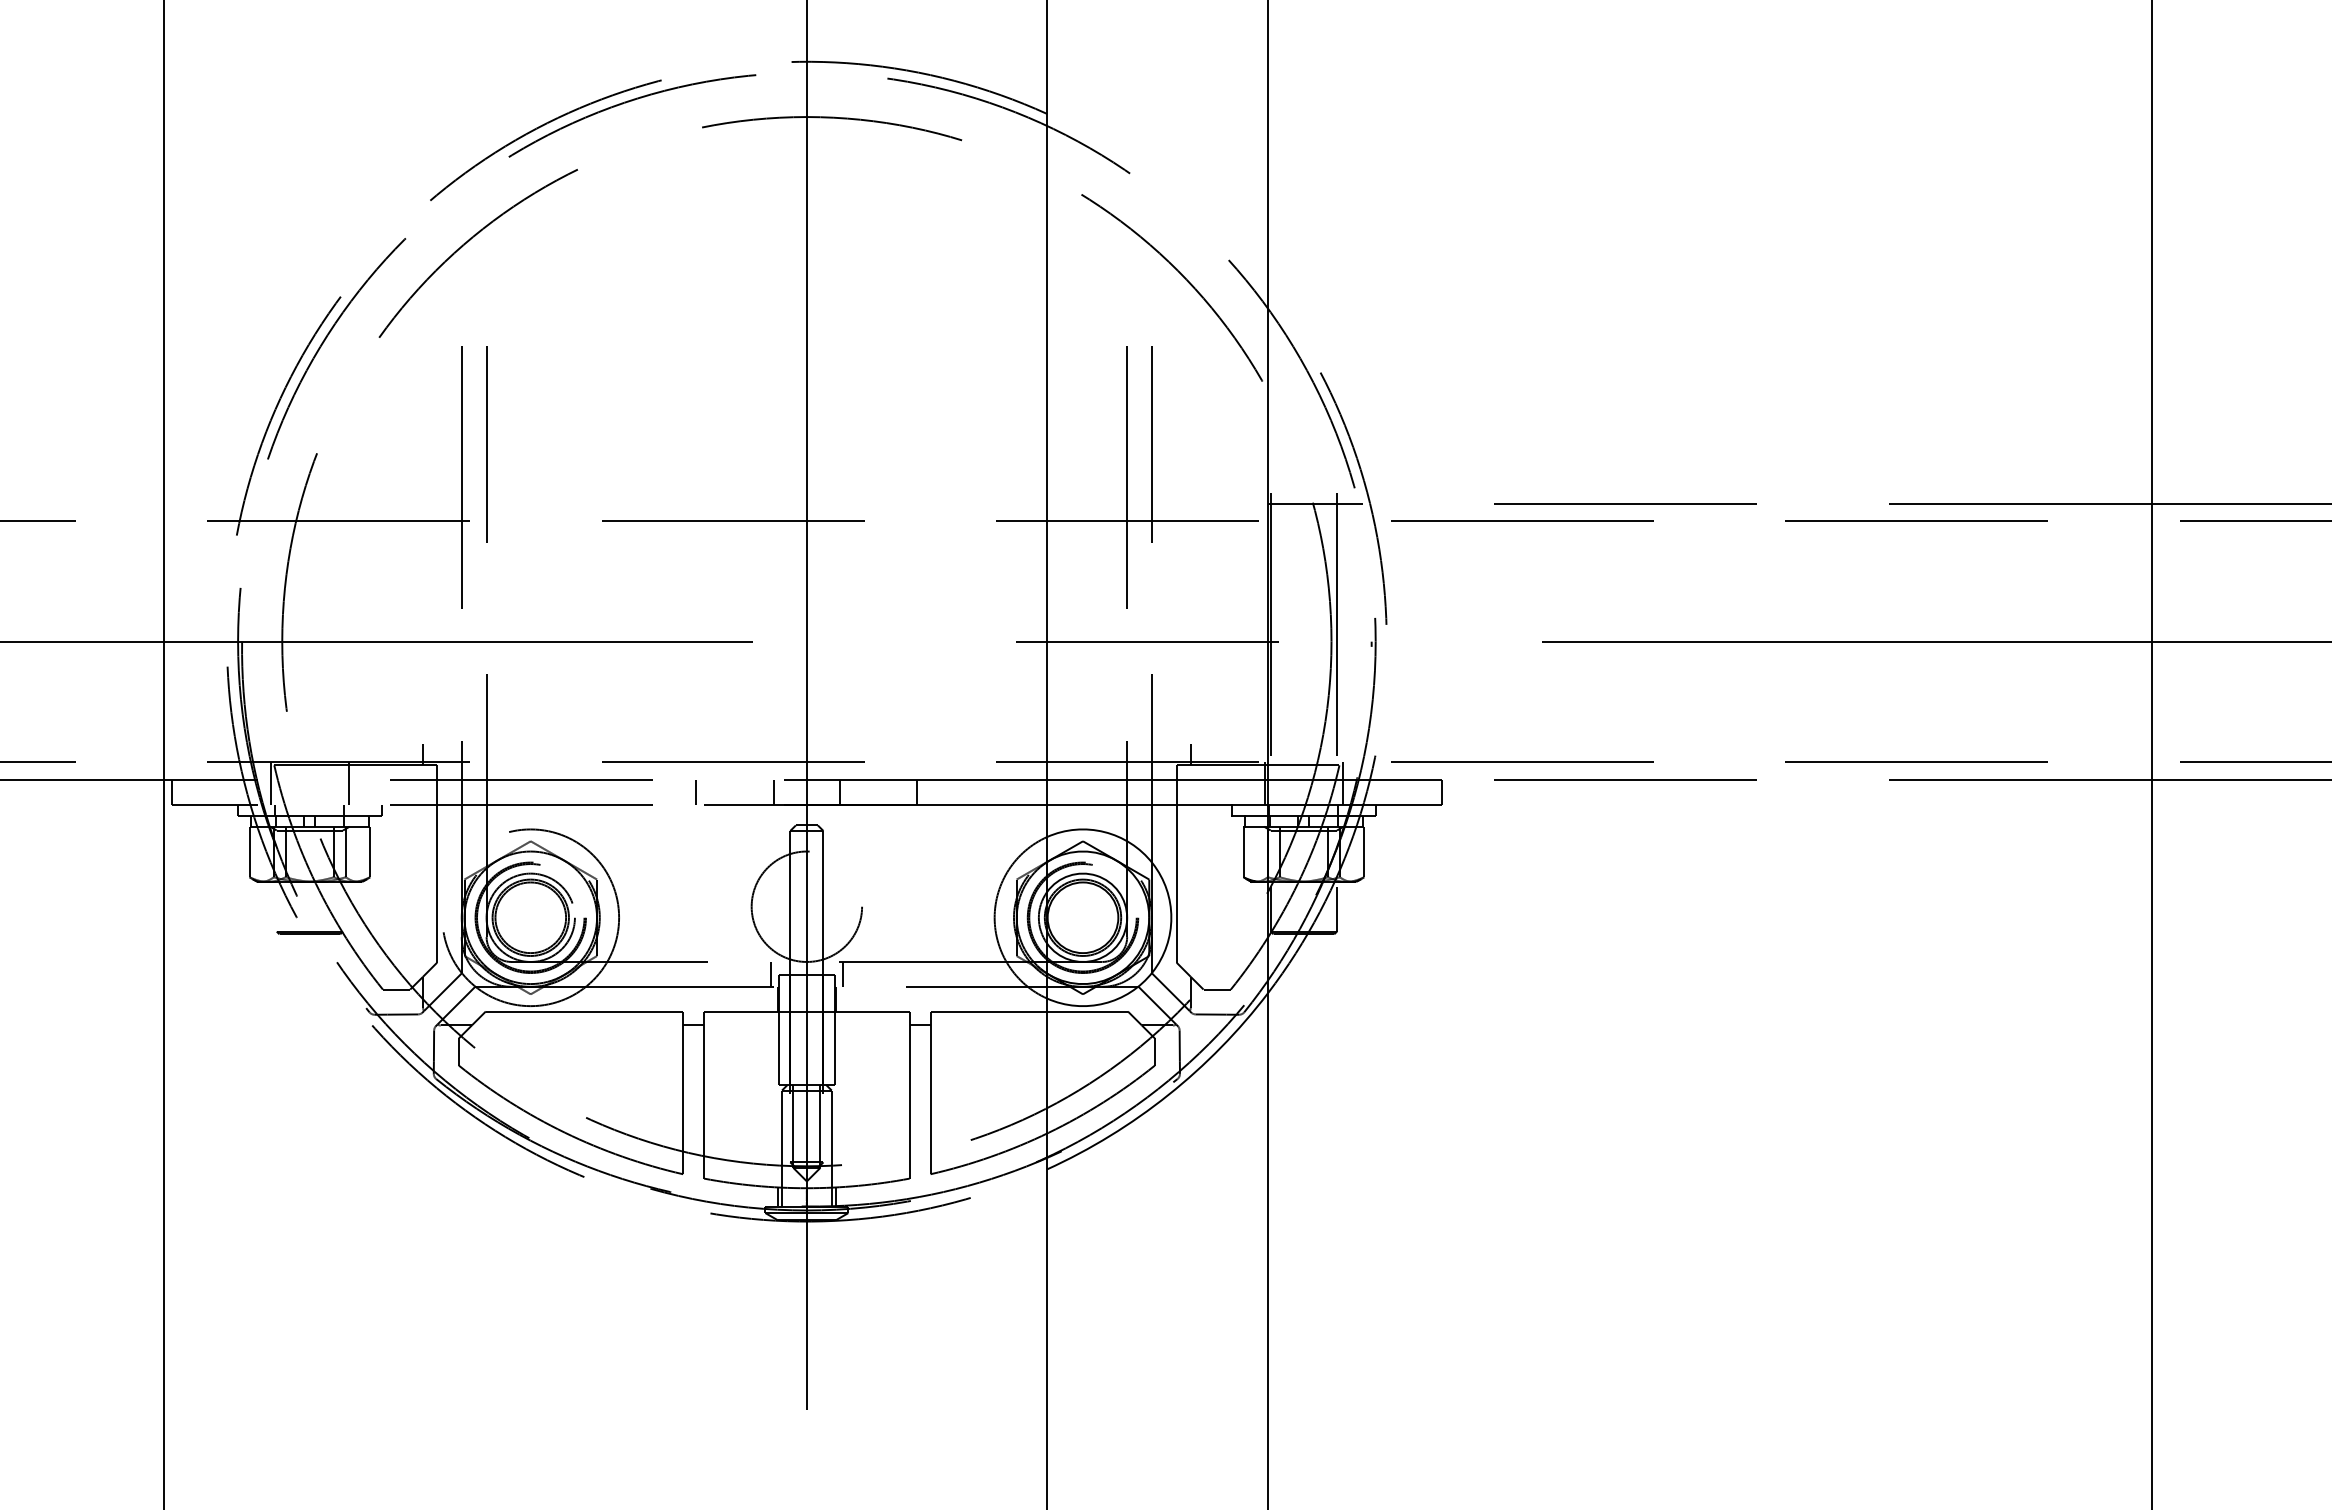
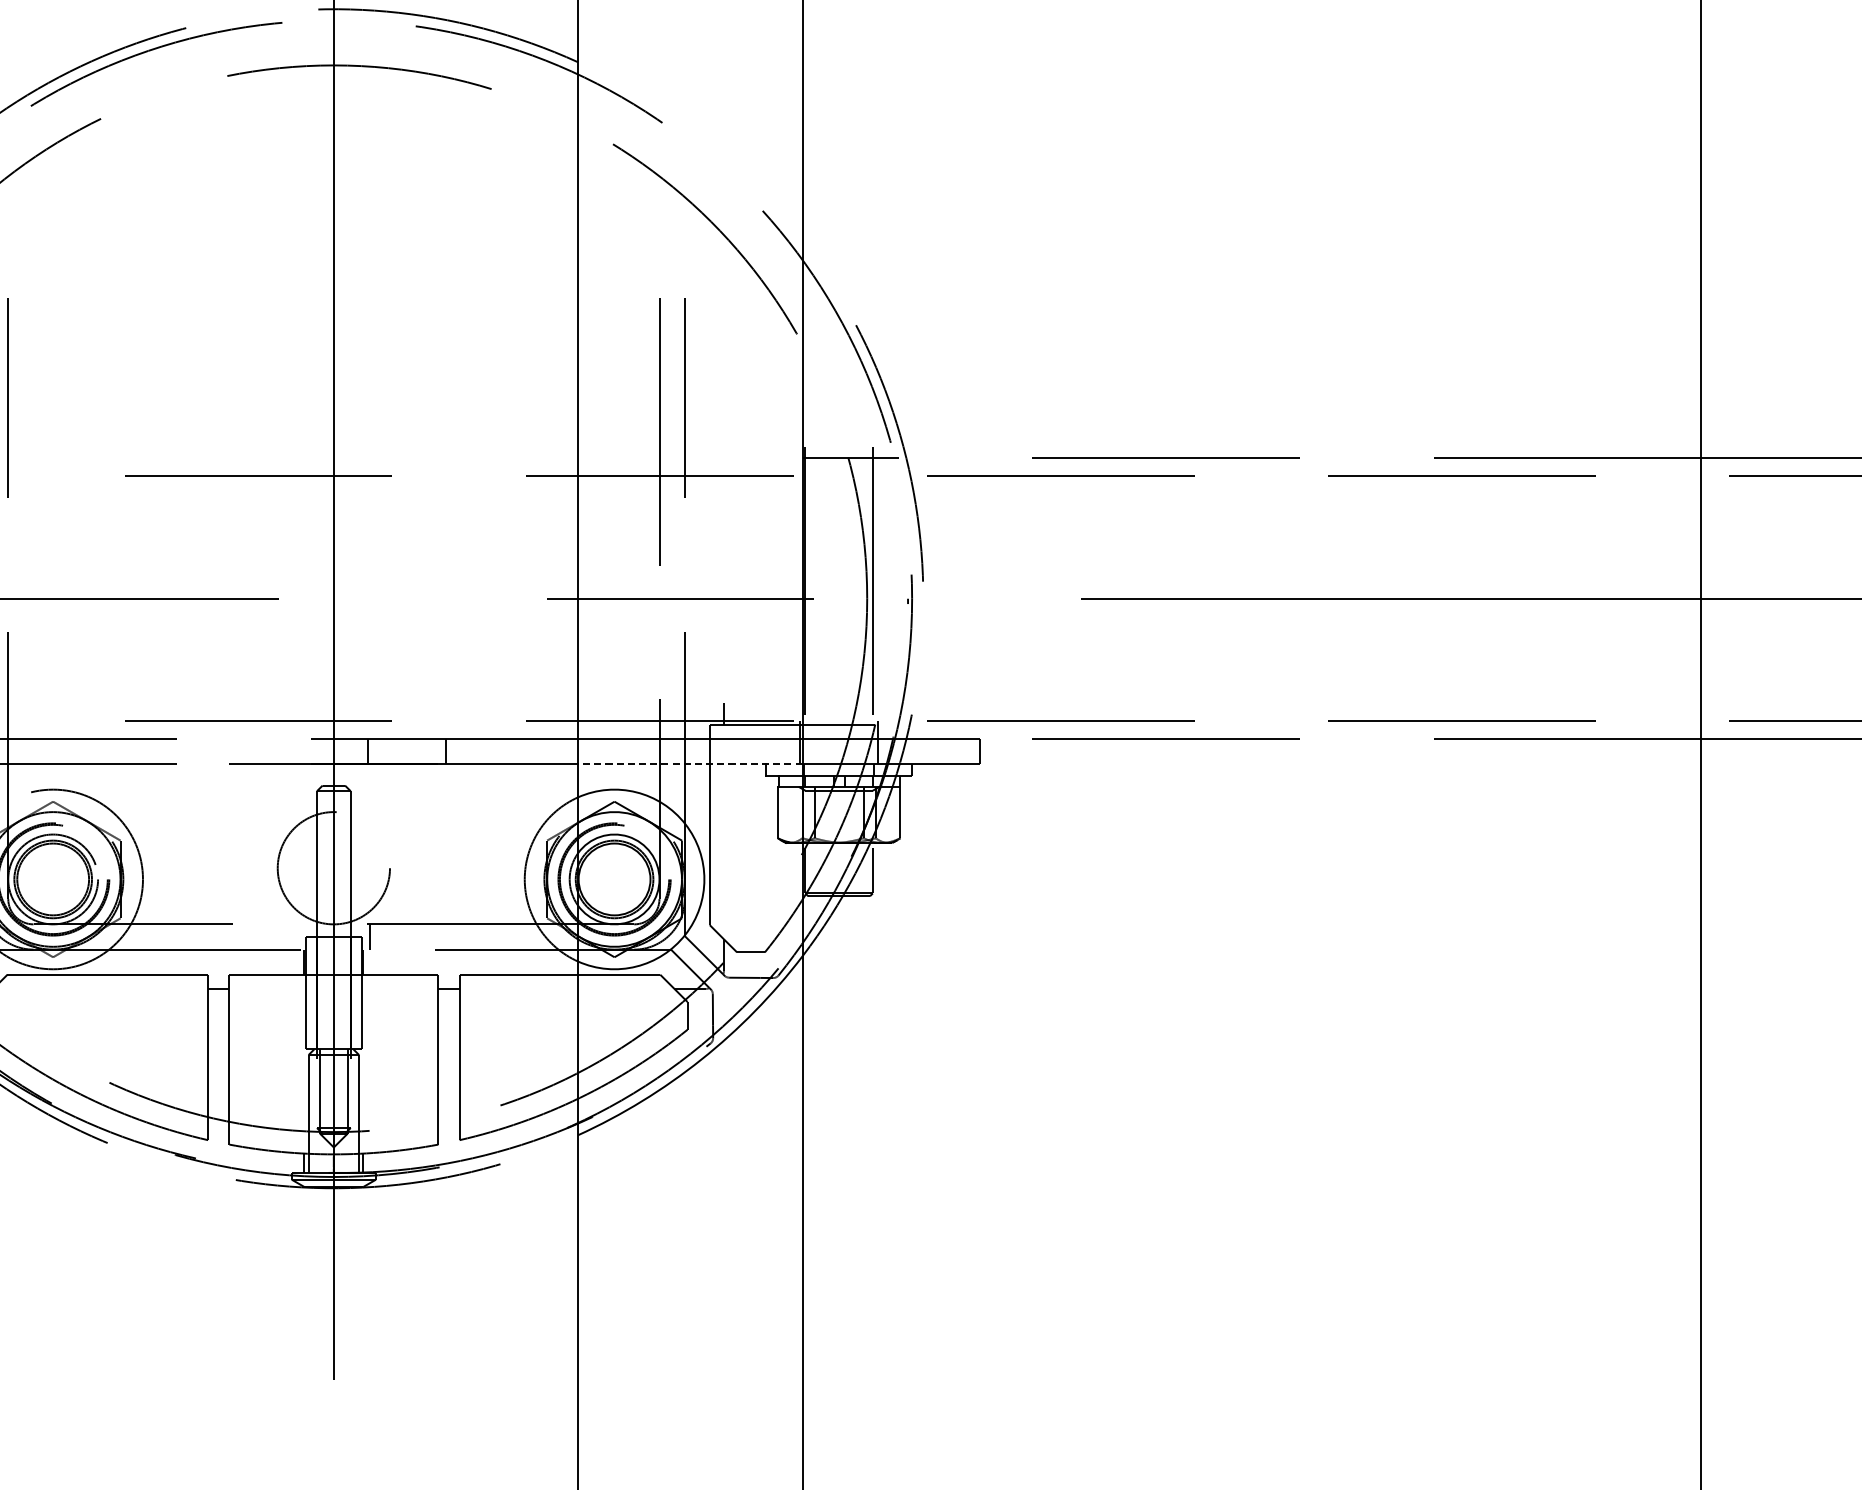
line: (696, 791) -> (221, 751), removed
line: (773, 791) -> (299, 751), removed
line: (1157, 804) -> (690, 764), solid -> dashed
line: (771, 973) -> (297, 936), removed

